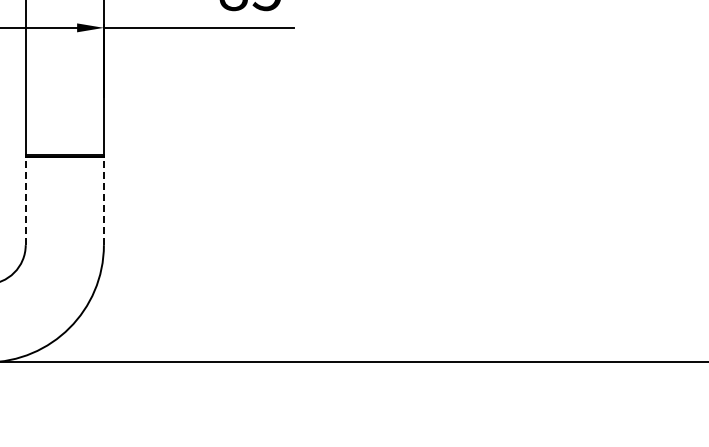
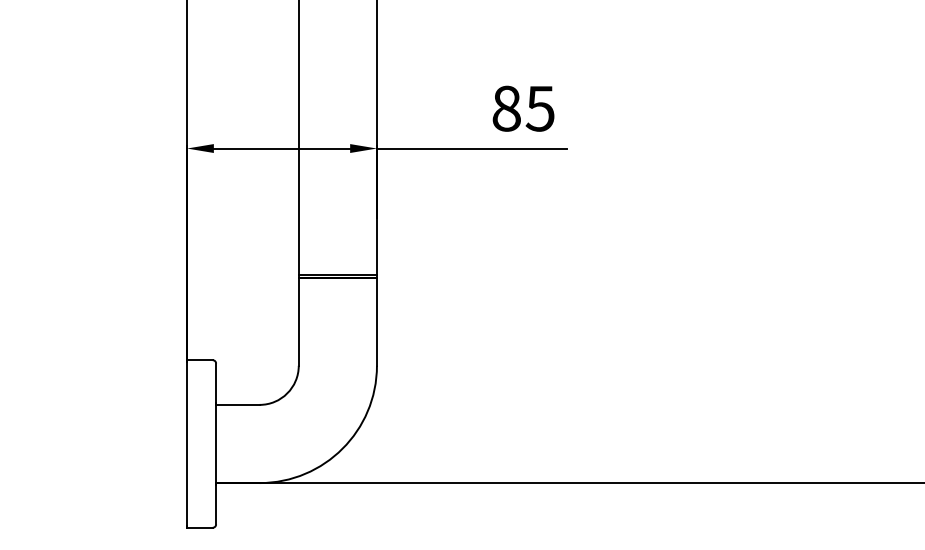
line: (25, 200) -> (298, 321), dashed -> solid
line: (103, 200) -> (376, 321), dashed -> solid

